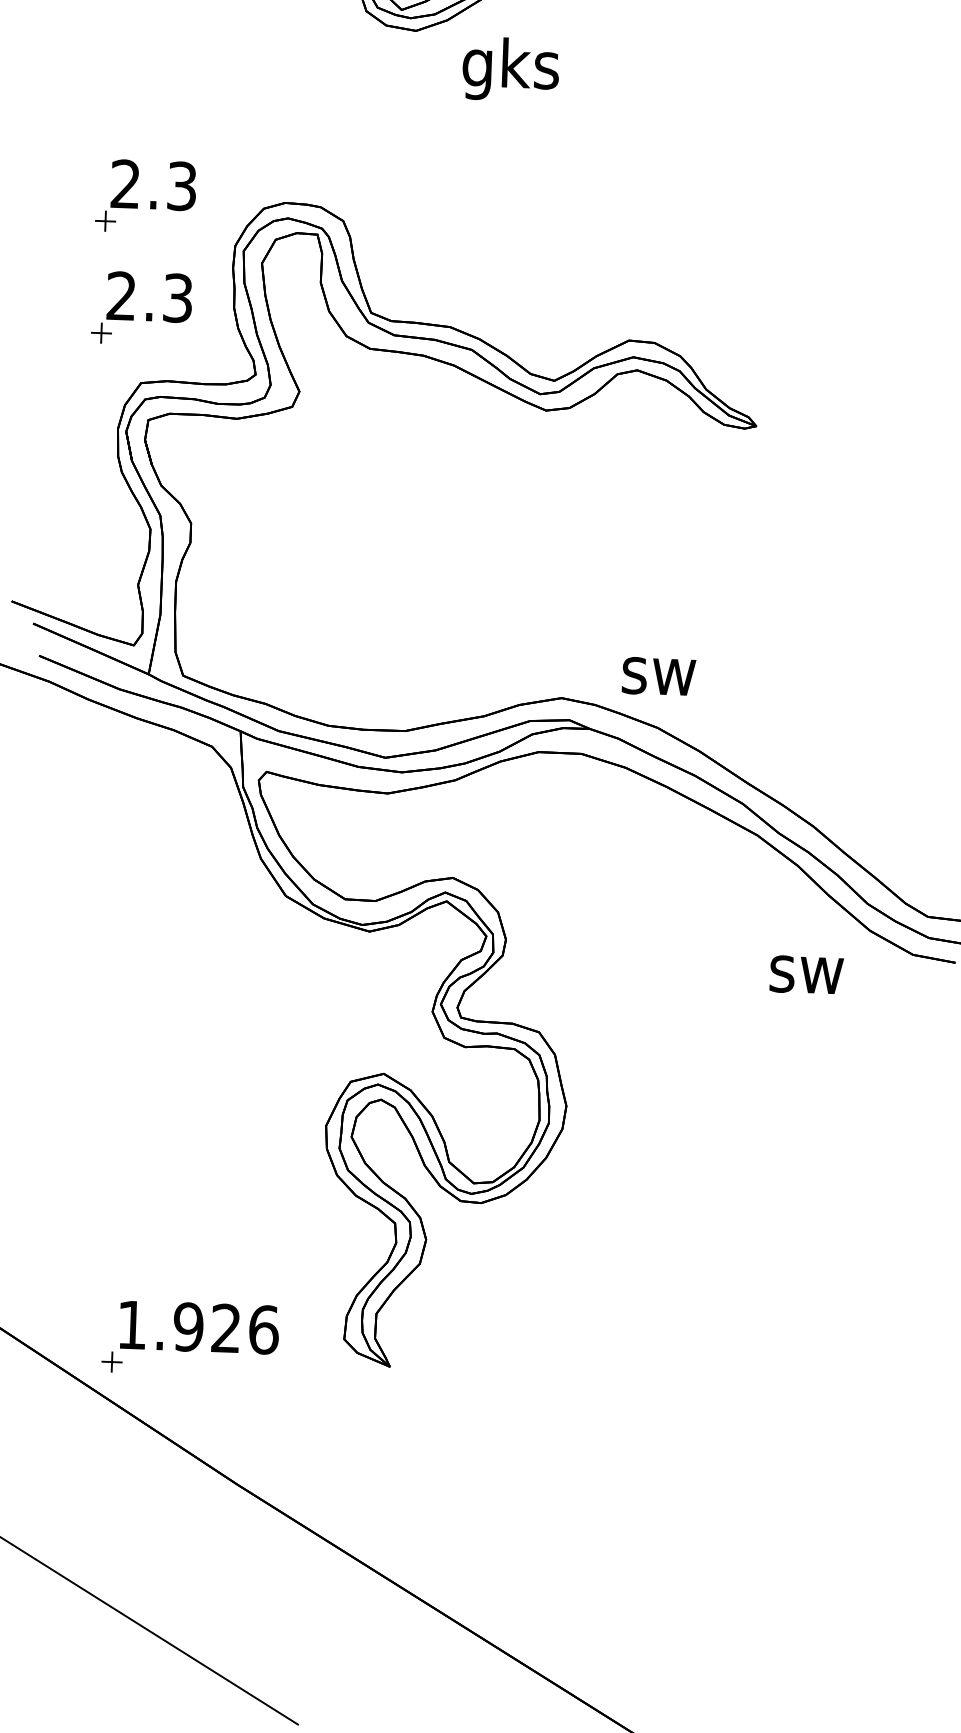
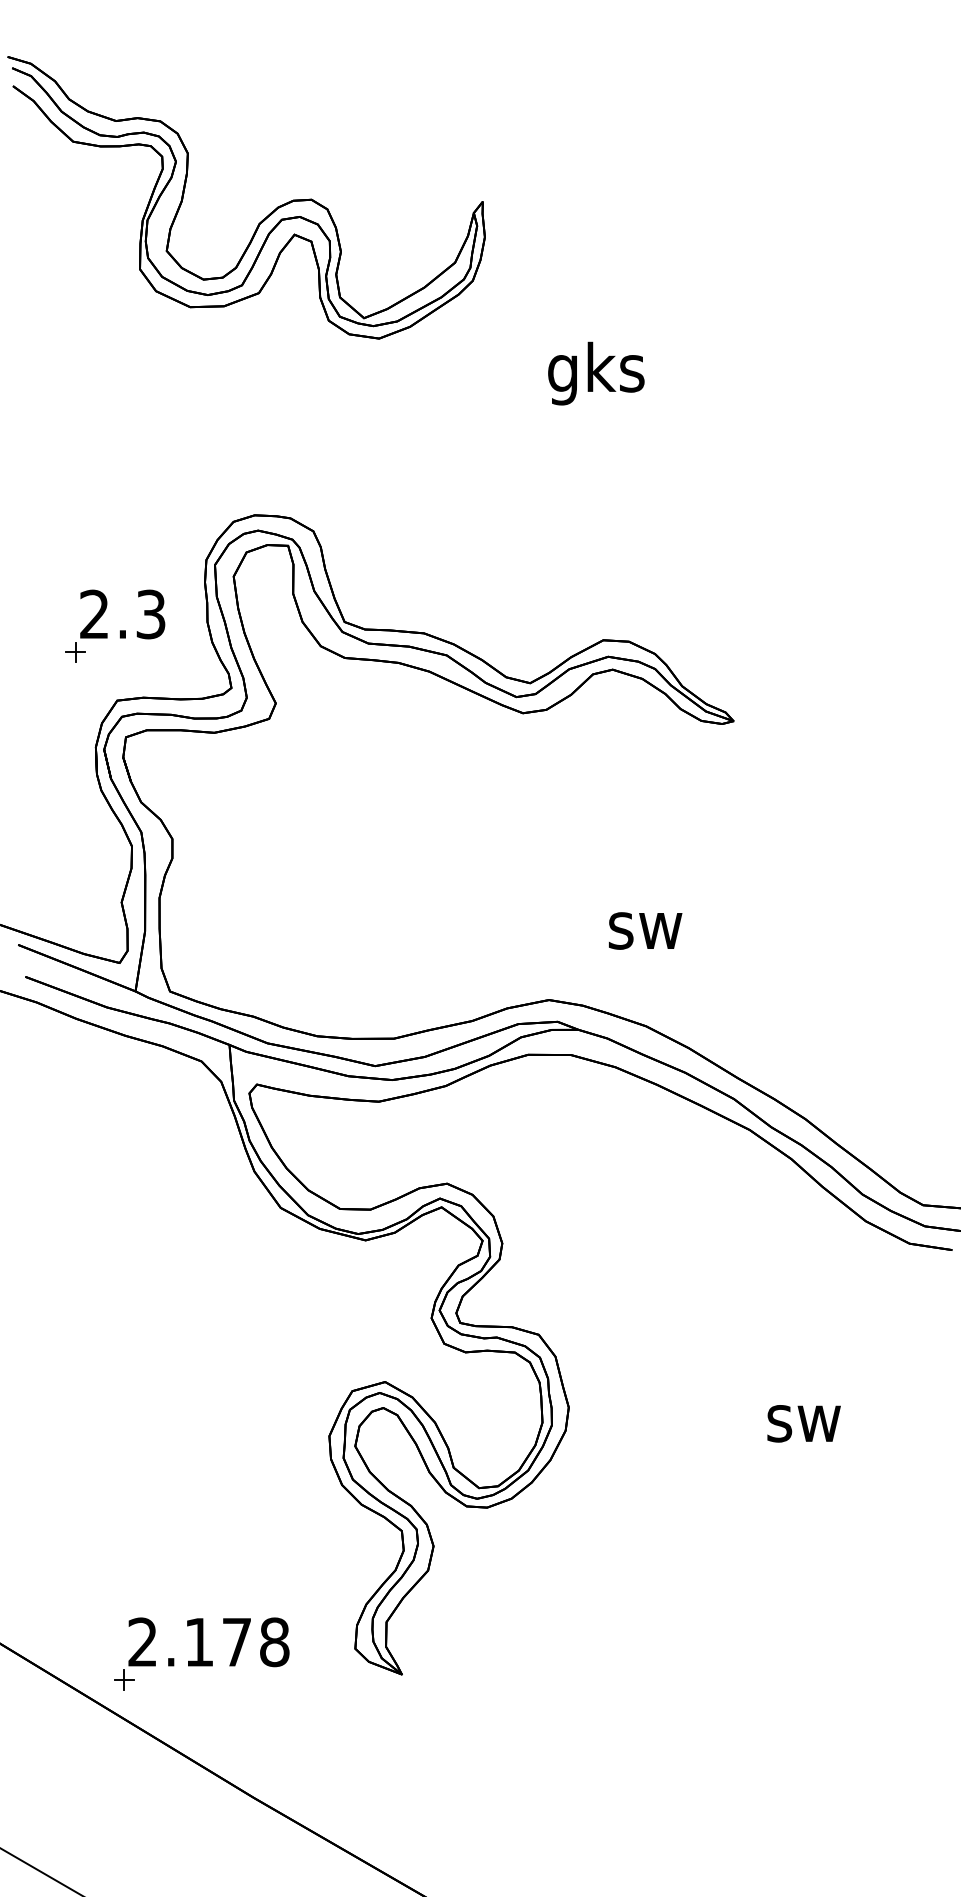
text: (511, 69) -> (596, 373), moved
part: (150, 201) -> (120, 518), removed
text: (658, 676) -> (645, 930), moved
text: (806, 974) -> (803, 1423), moved
text: (197, 1327) -> (208, 1642), 1.926 -> 2.178

